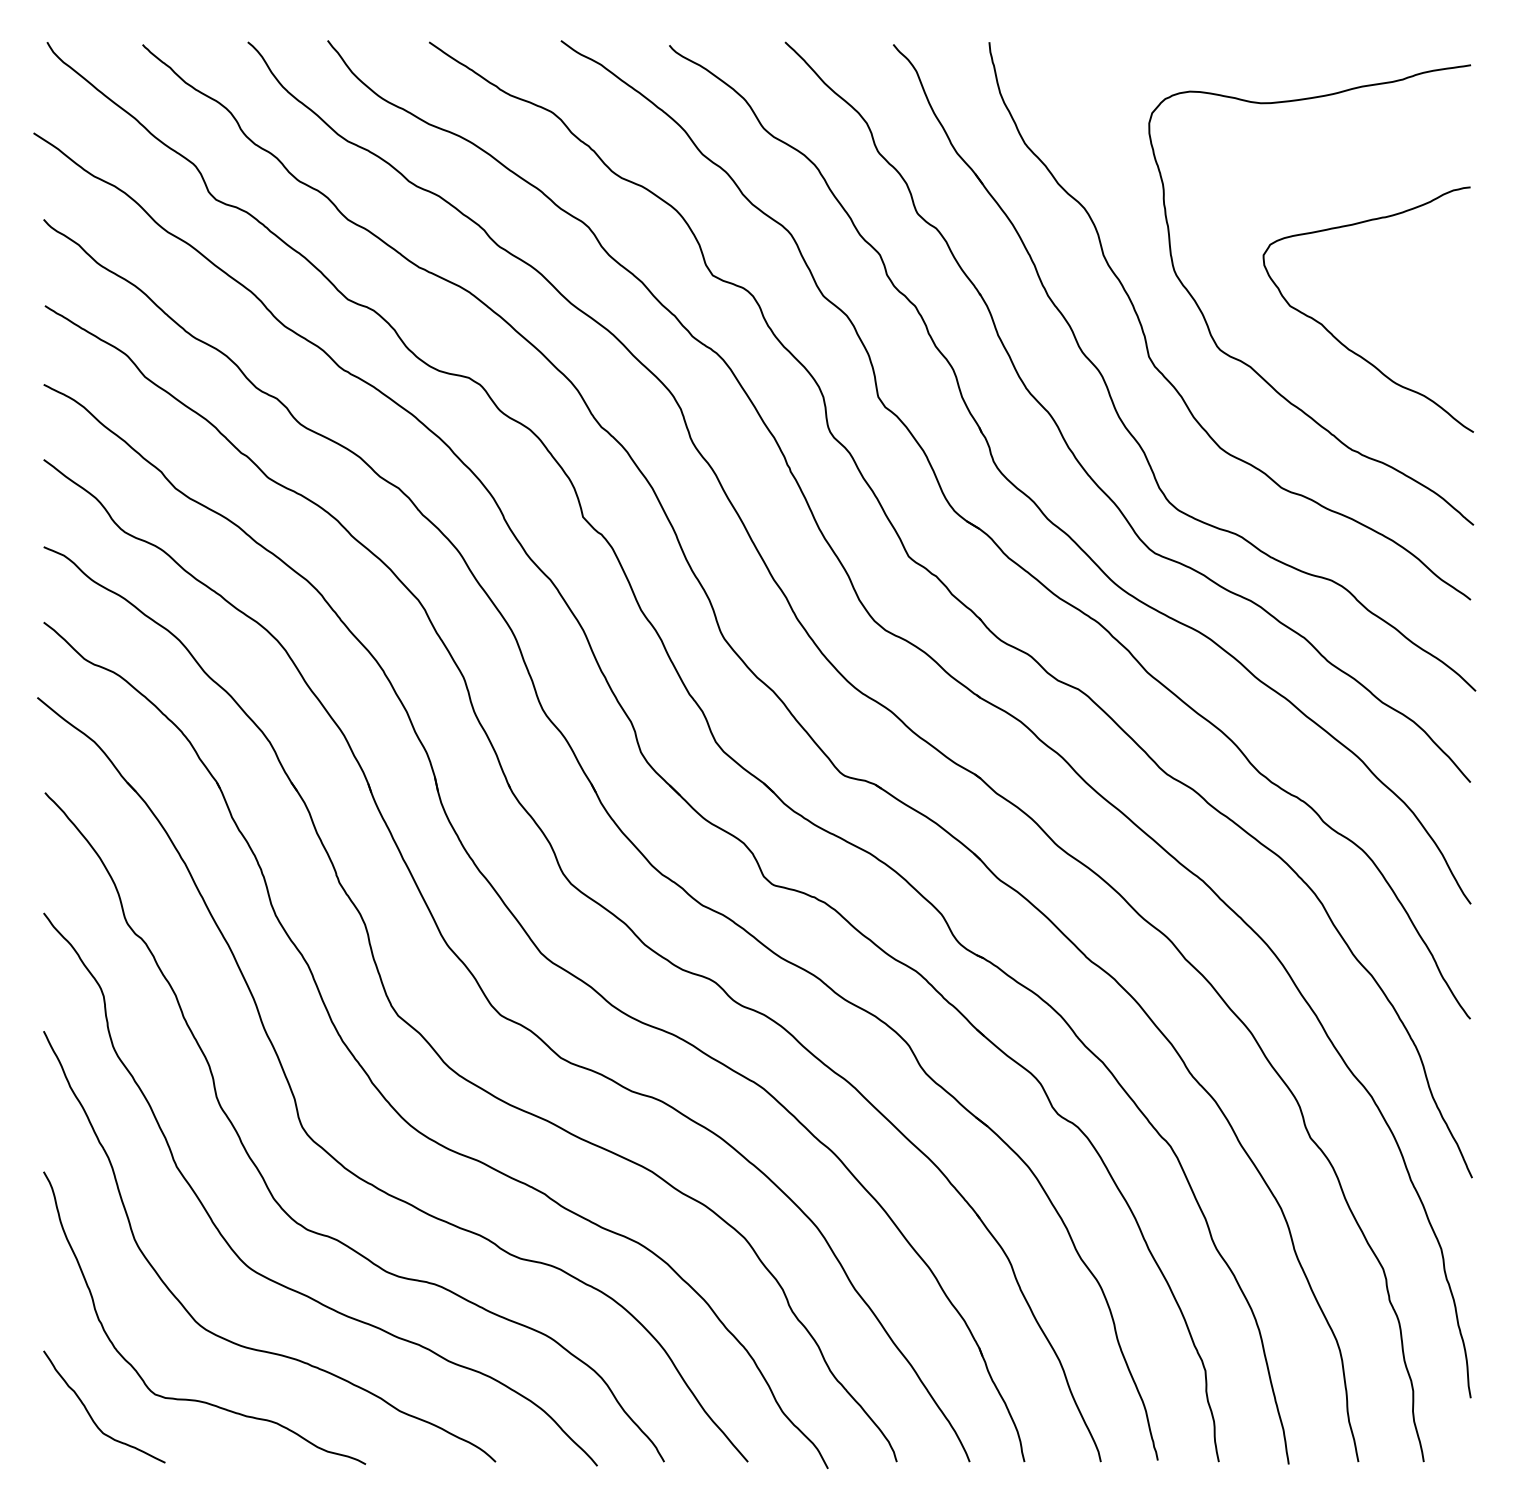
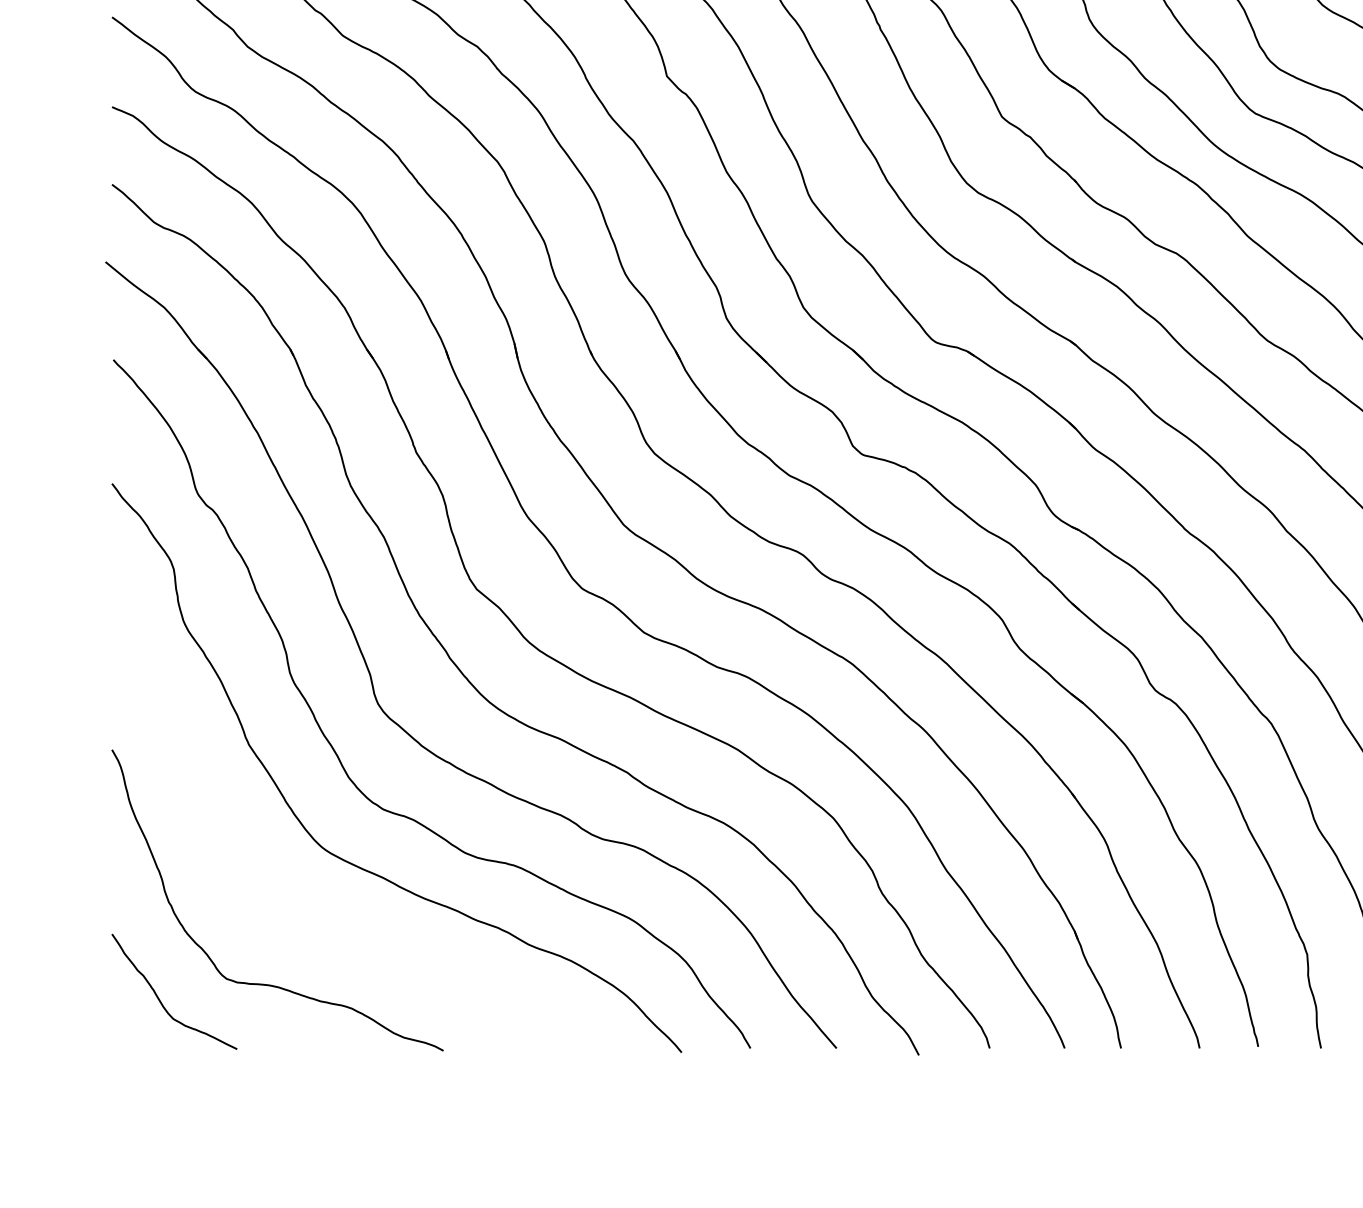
curve: (226, 1338) -> (300, 921), removed

